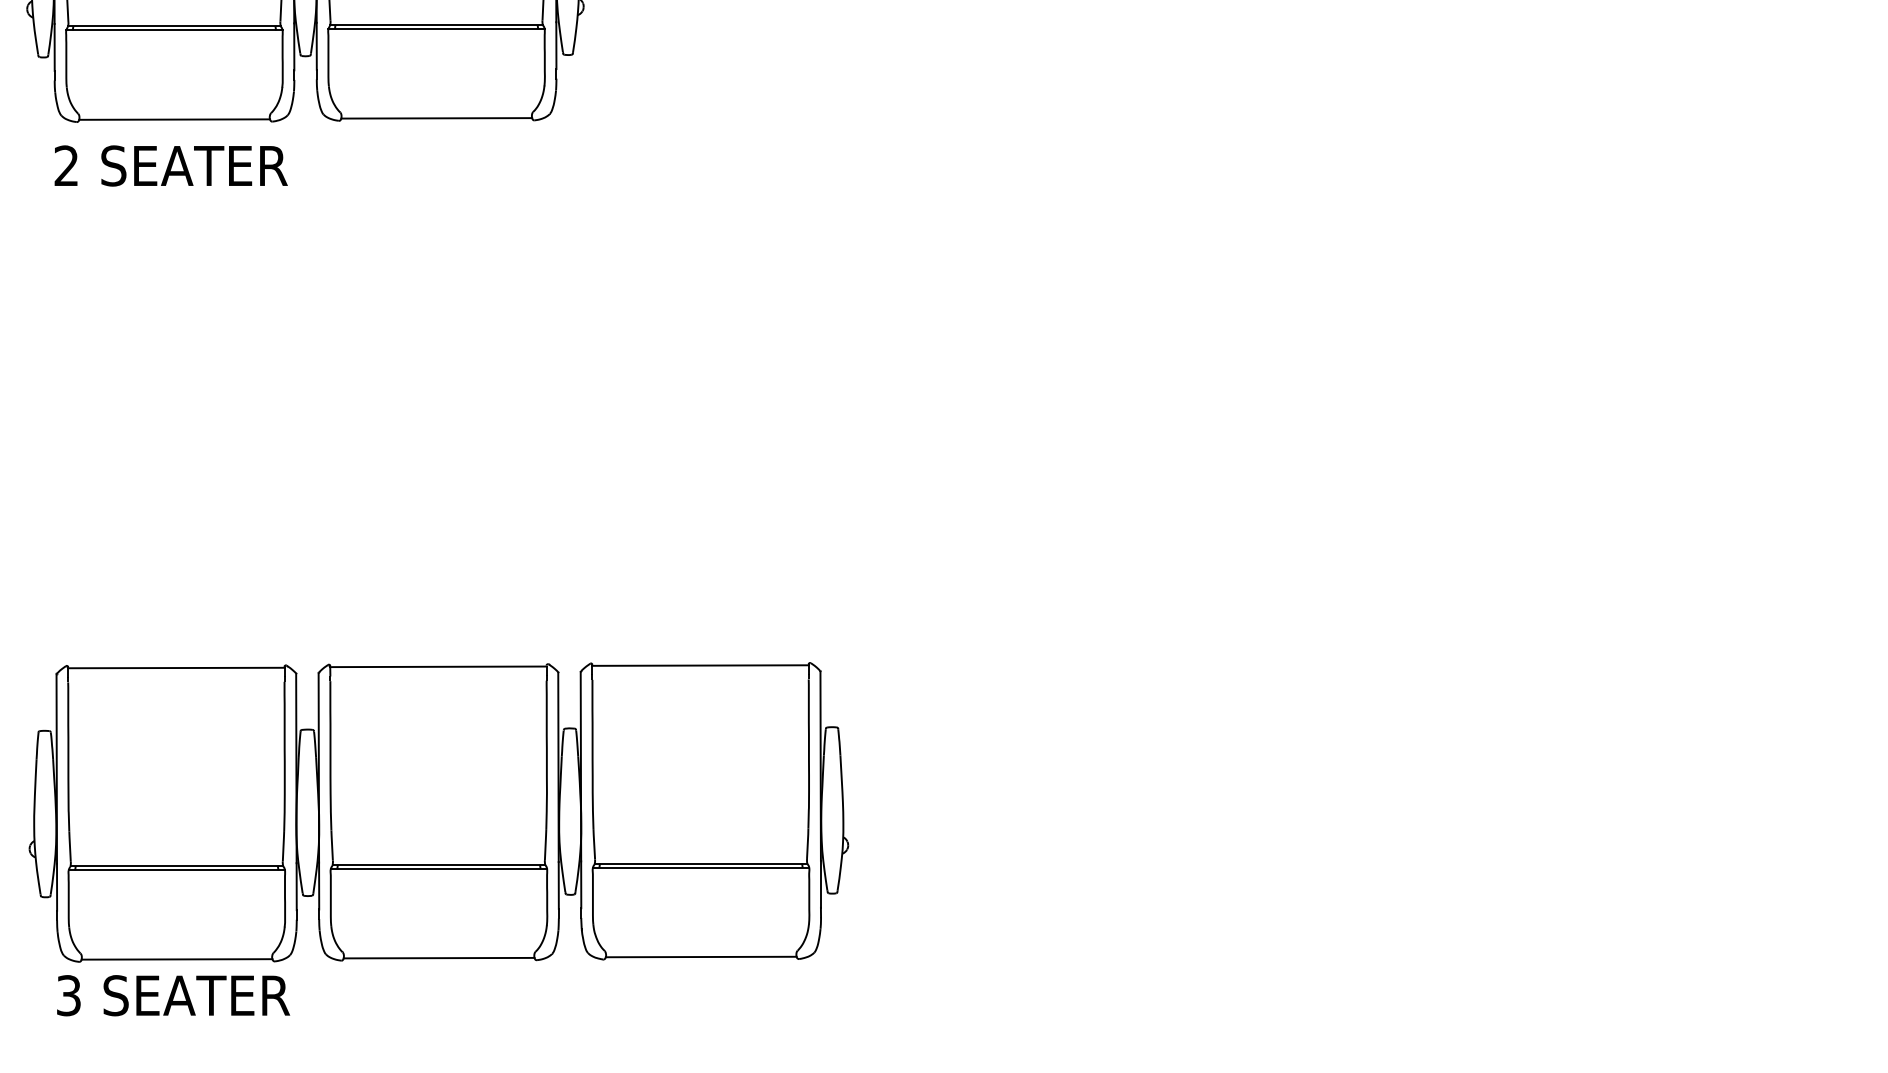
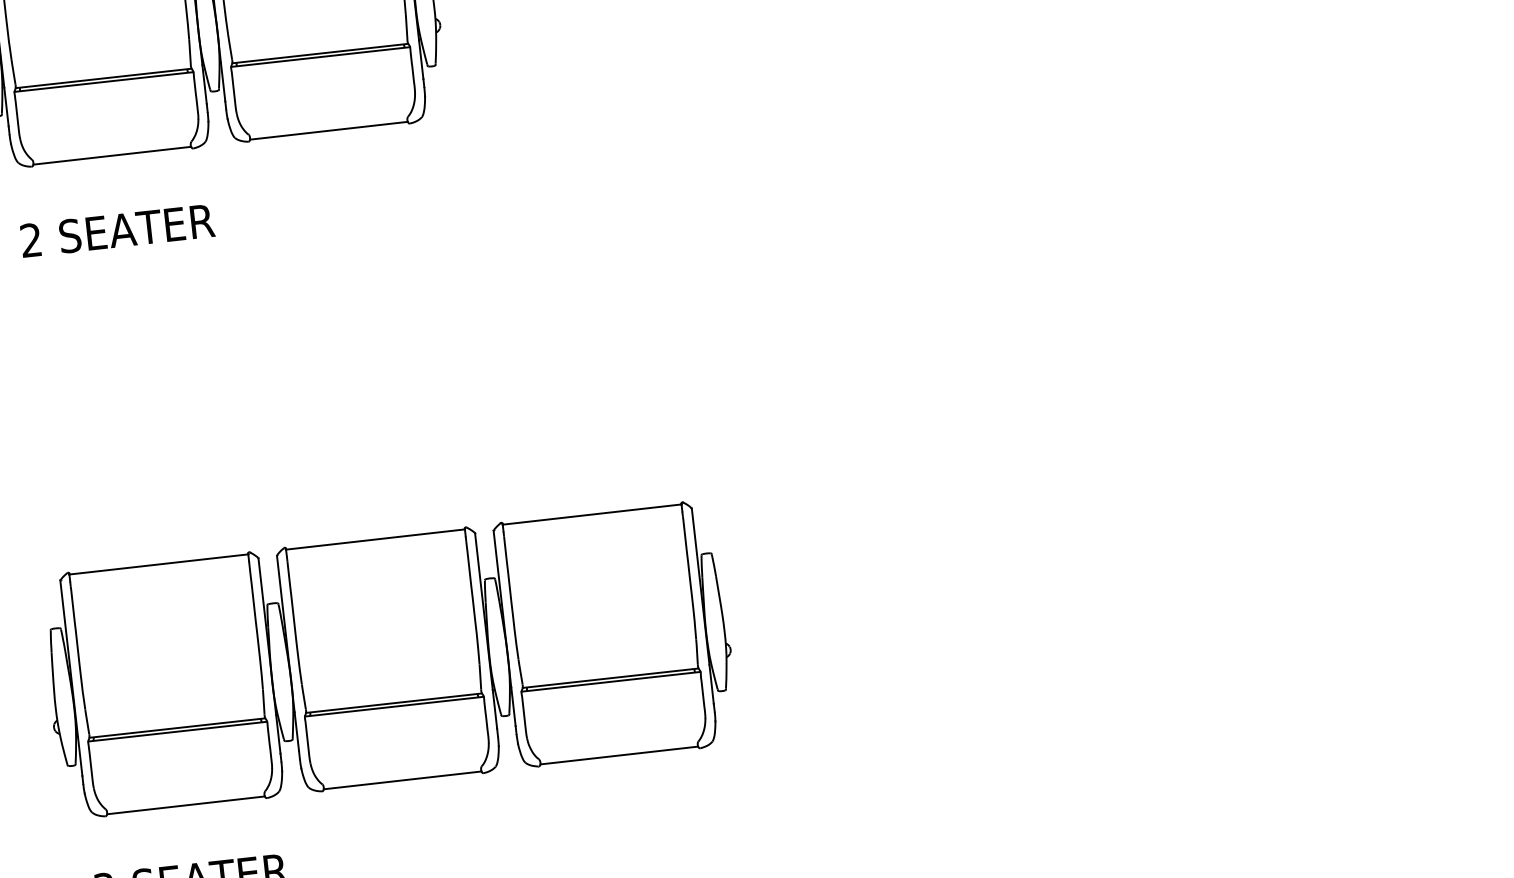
text: (170, 165) -> (117, 230), moved
part: (438, 812) -> (388, 659), moved

